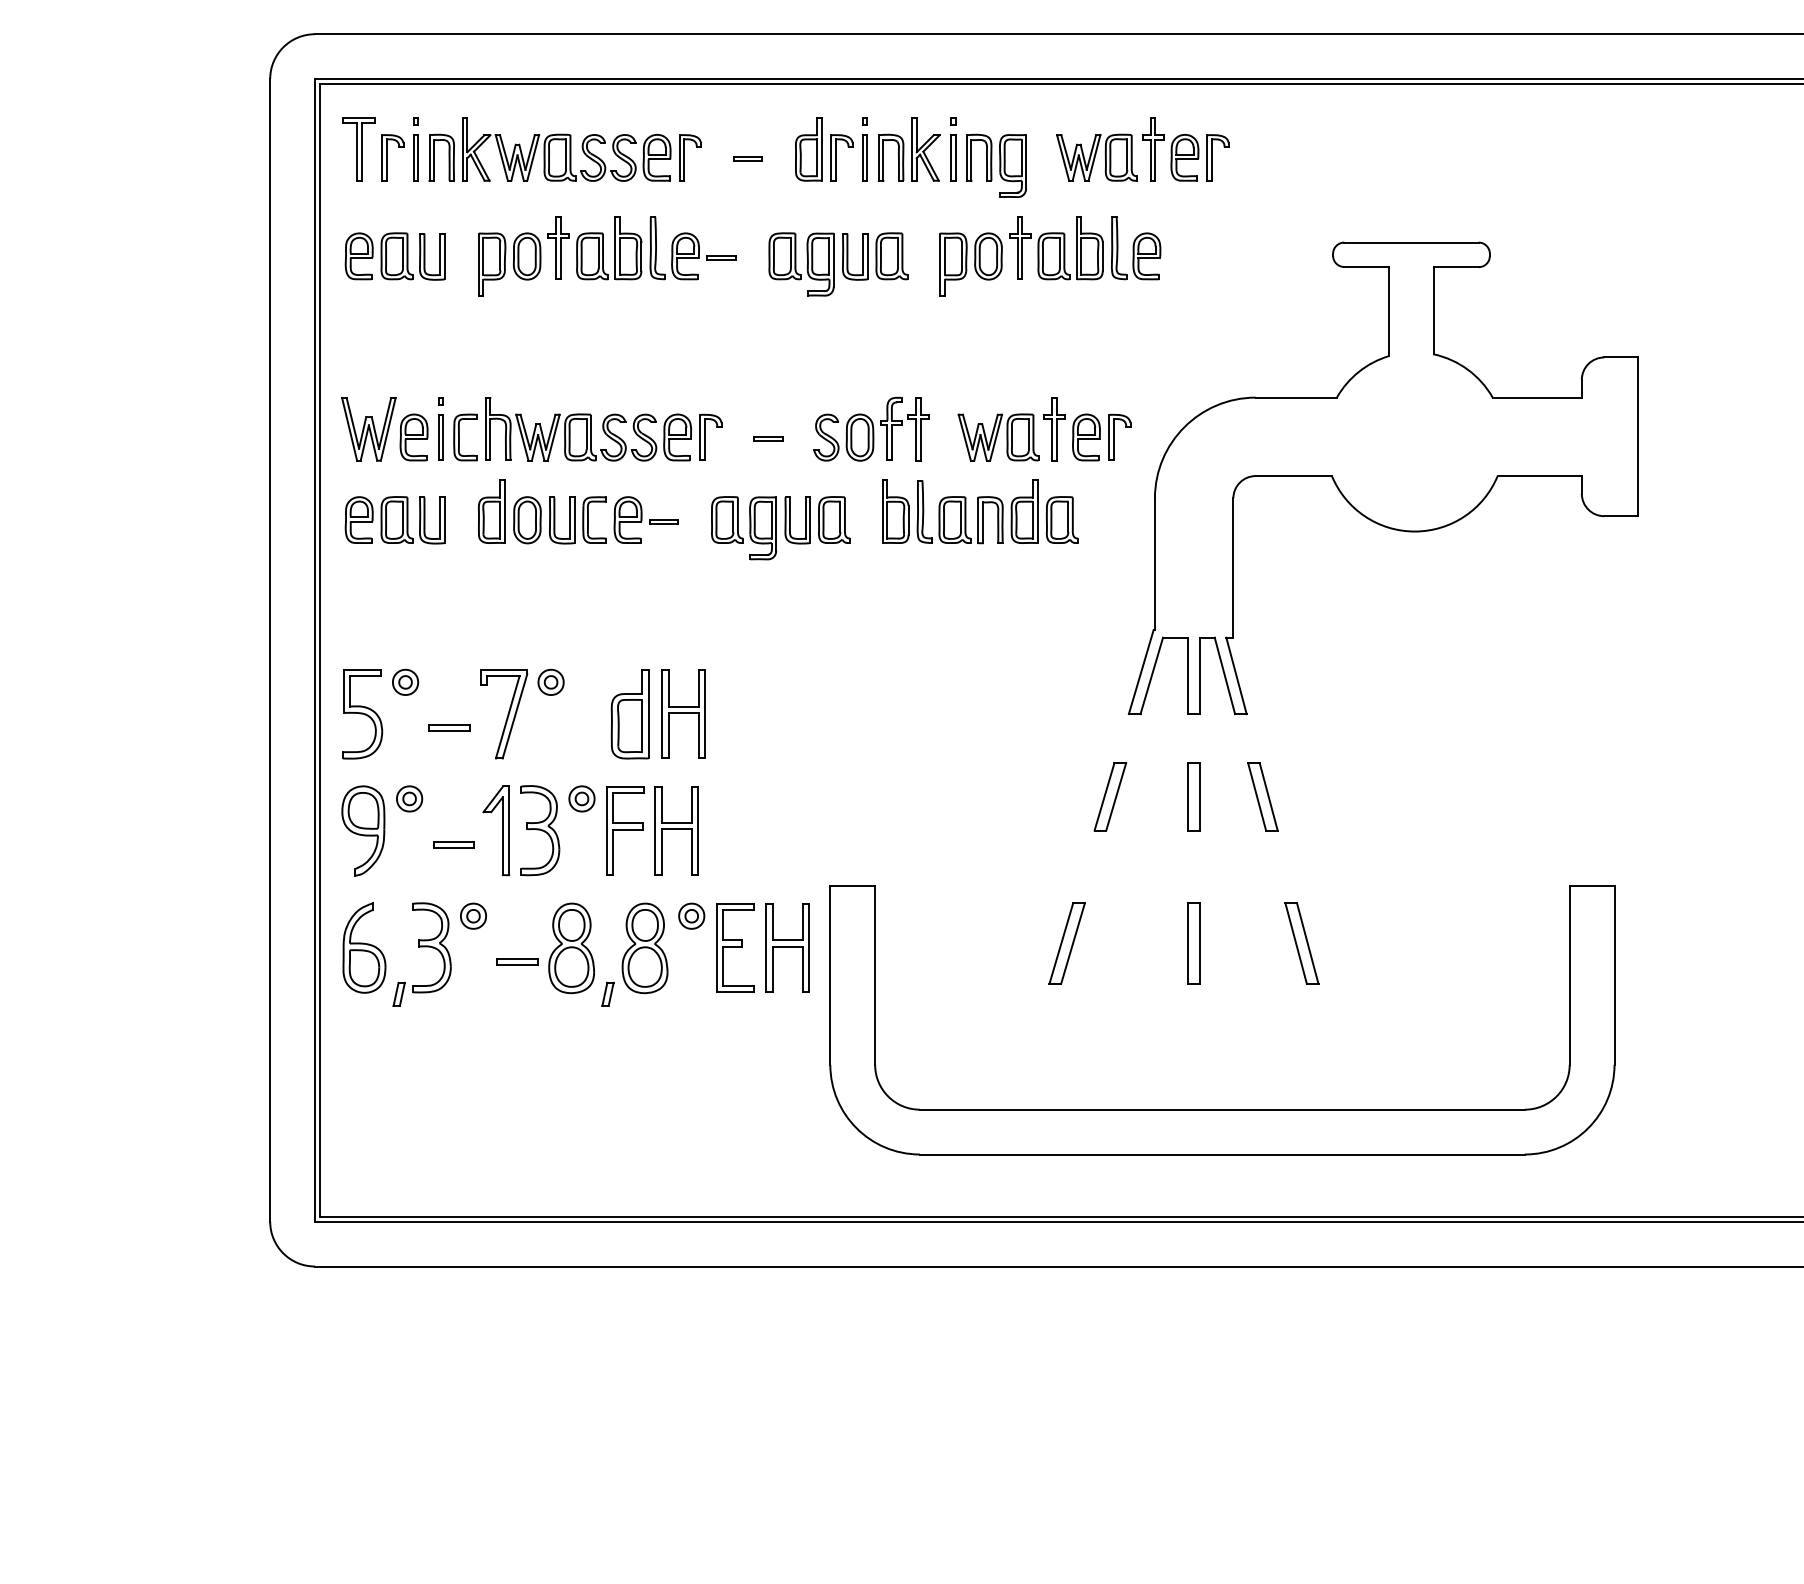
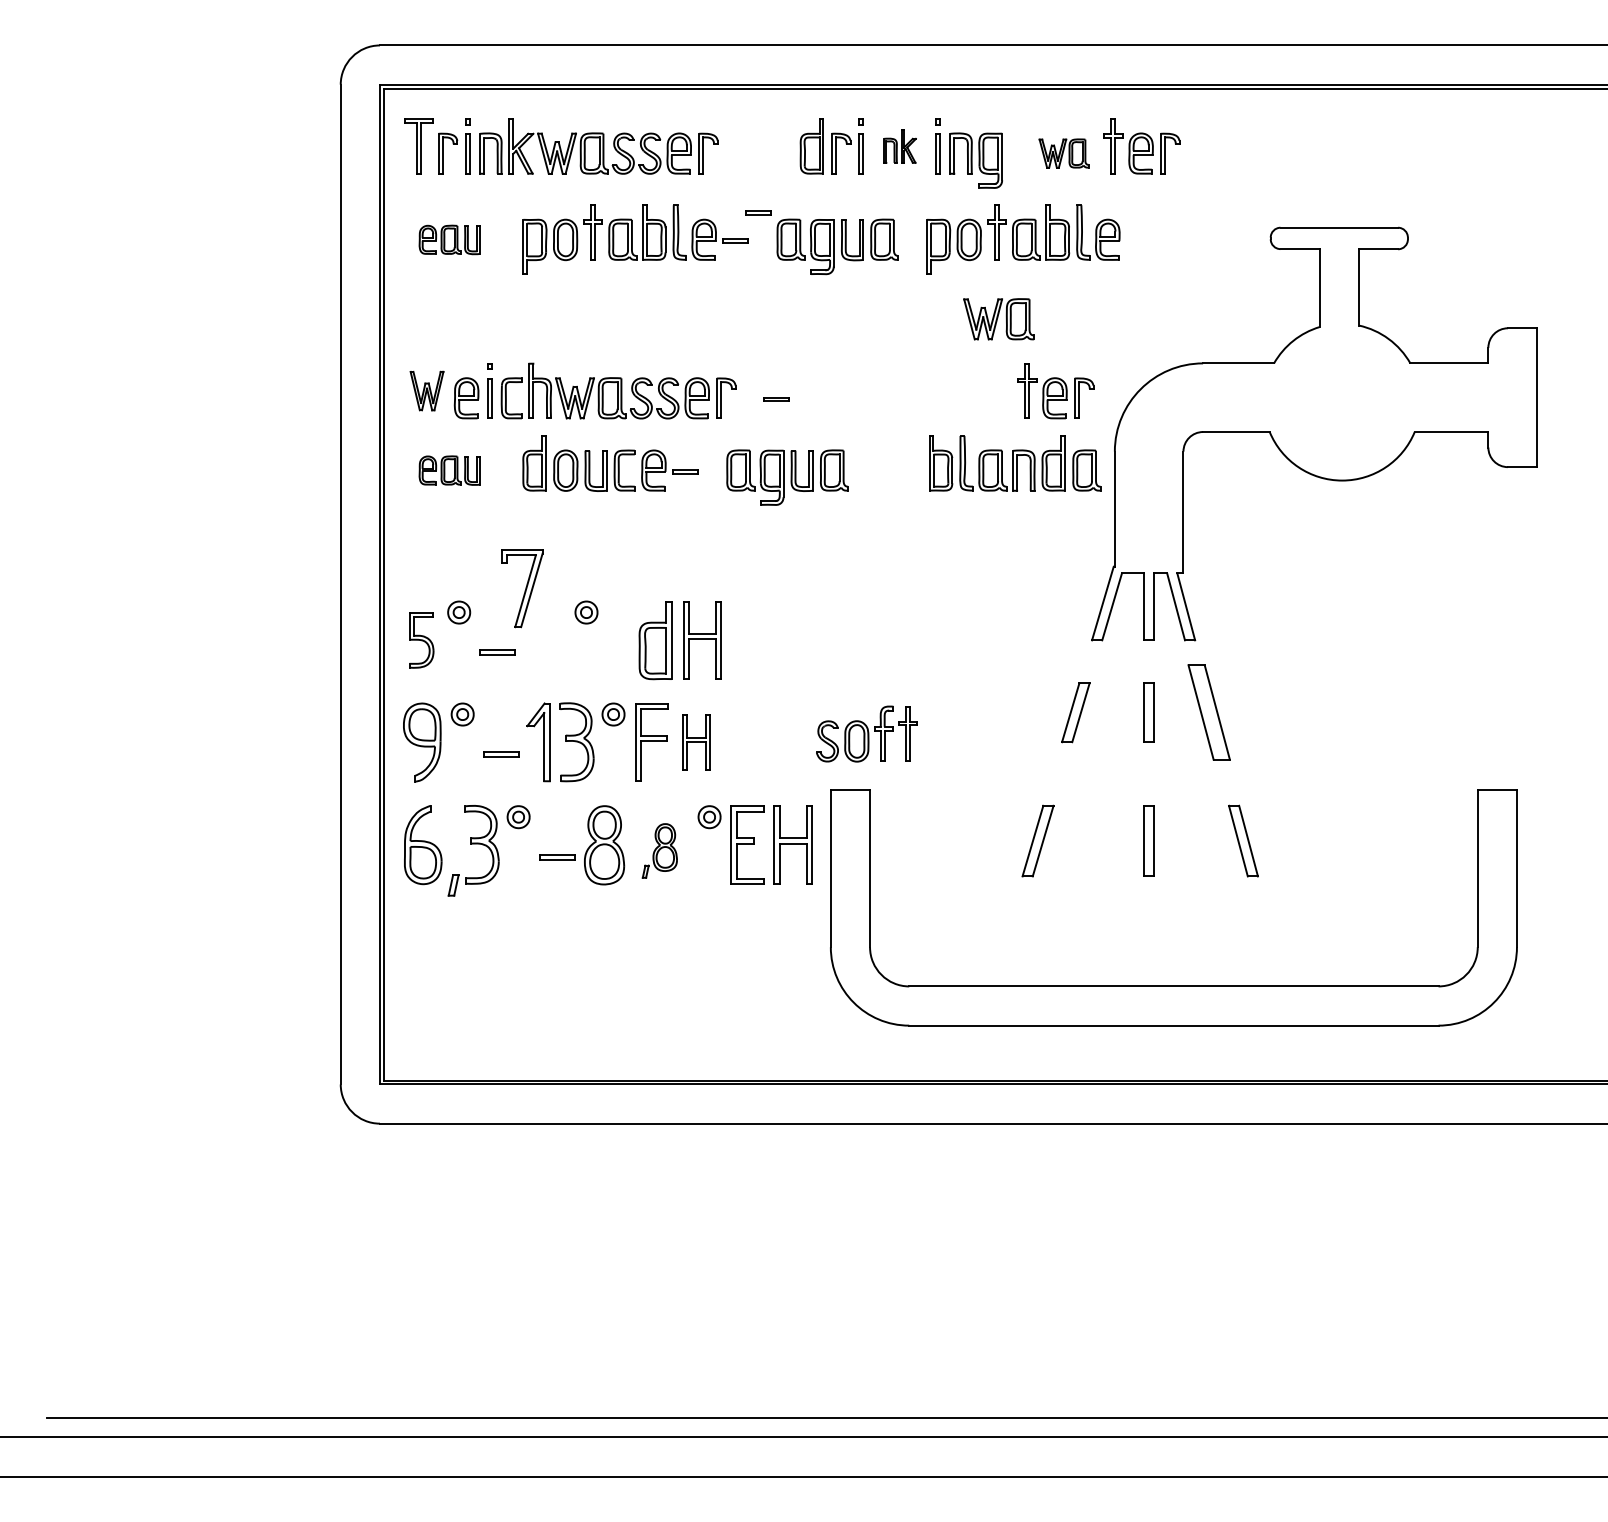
part: (908, 149) -> (899, 146), size x0.6
part: (1096, 157) -> (1063, 153), size x0.7
part: (747, 158) -> (758, 212), moved
part: (394, 256) -> (449, 239), size x0.7
part: (368, 428) -> (426, 390), size x0.7
part: (871, 428) -> (866, 733), moved
part: (997, 437) -> (998, 319), moved
part: (980, 512) -> (1015, 463), moved
part: (394, 520) -> (449, 470), size x0.7
part: (362, 714) -> (421, 640), size x0.7
part: (504, 714) -> (522, 588), moved
part: (1263, 796) -> (1209, 712), size x1.6
part: (676, 830) -> (696, 742), size x0.7
part: (634, 954) -> (659, 850), size x0.6

